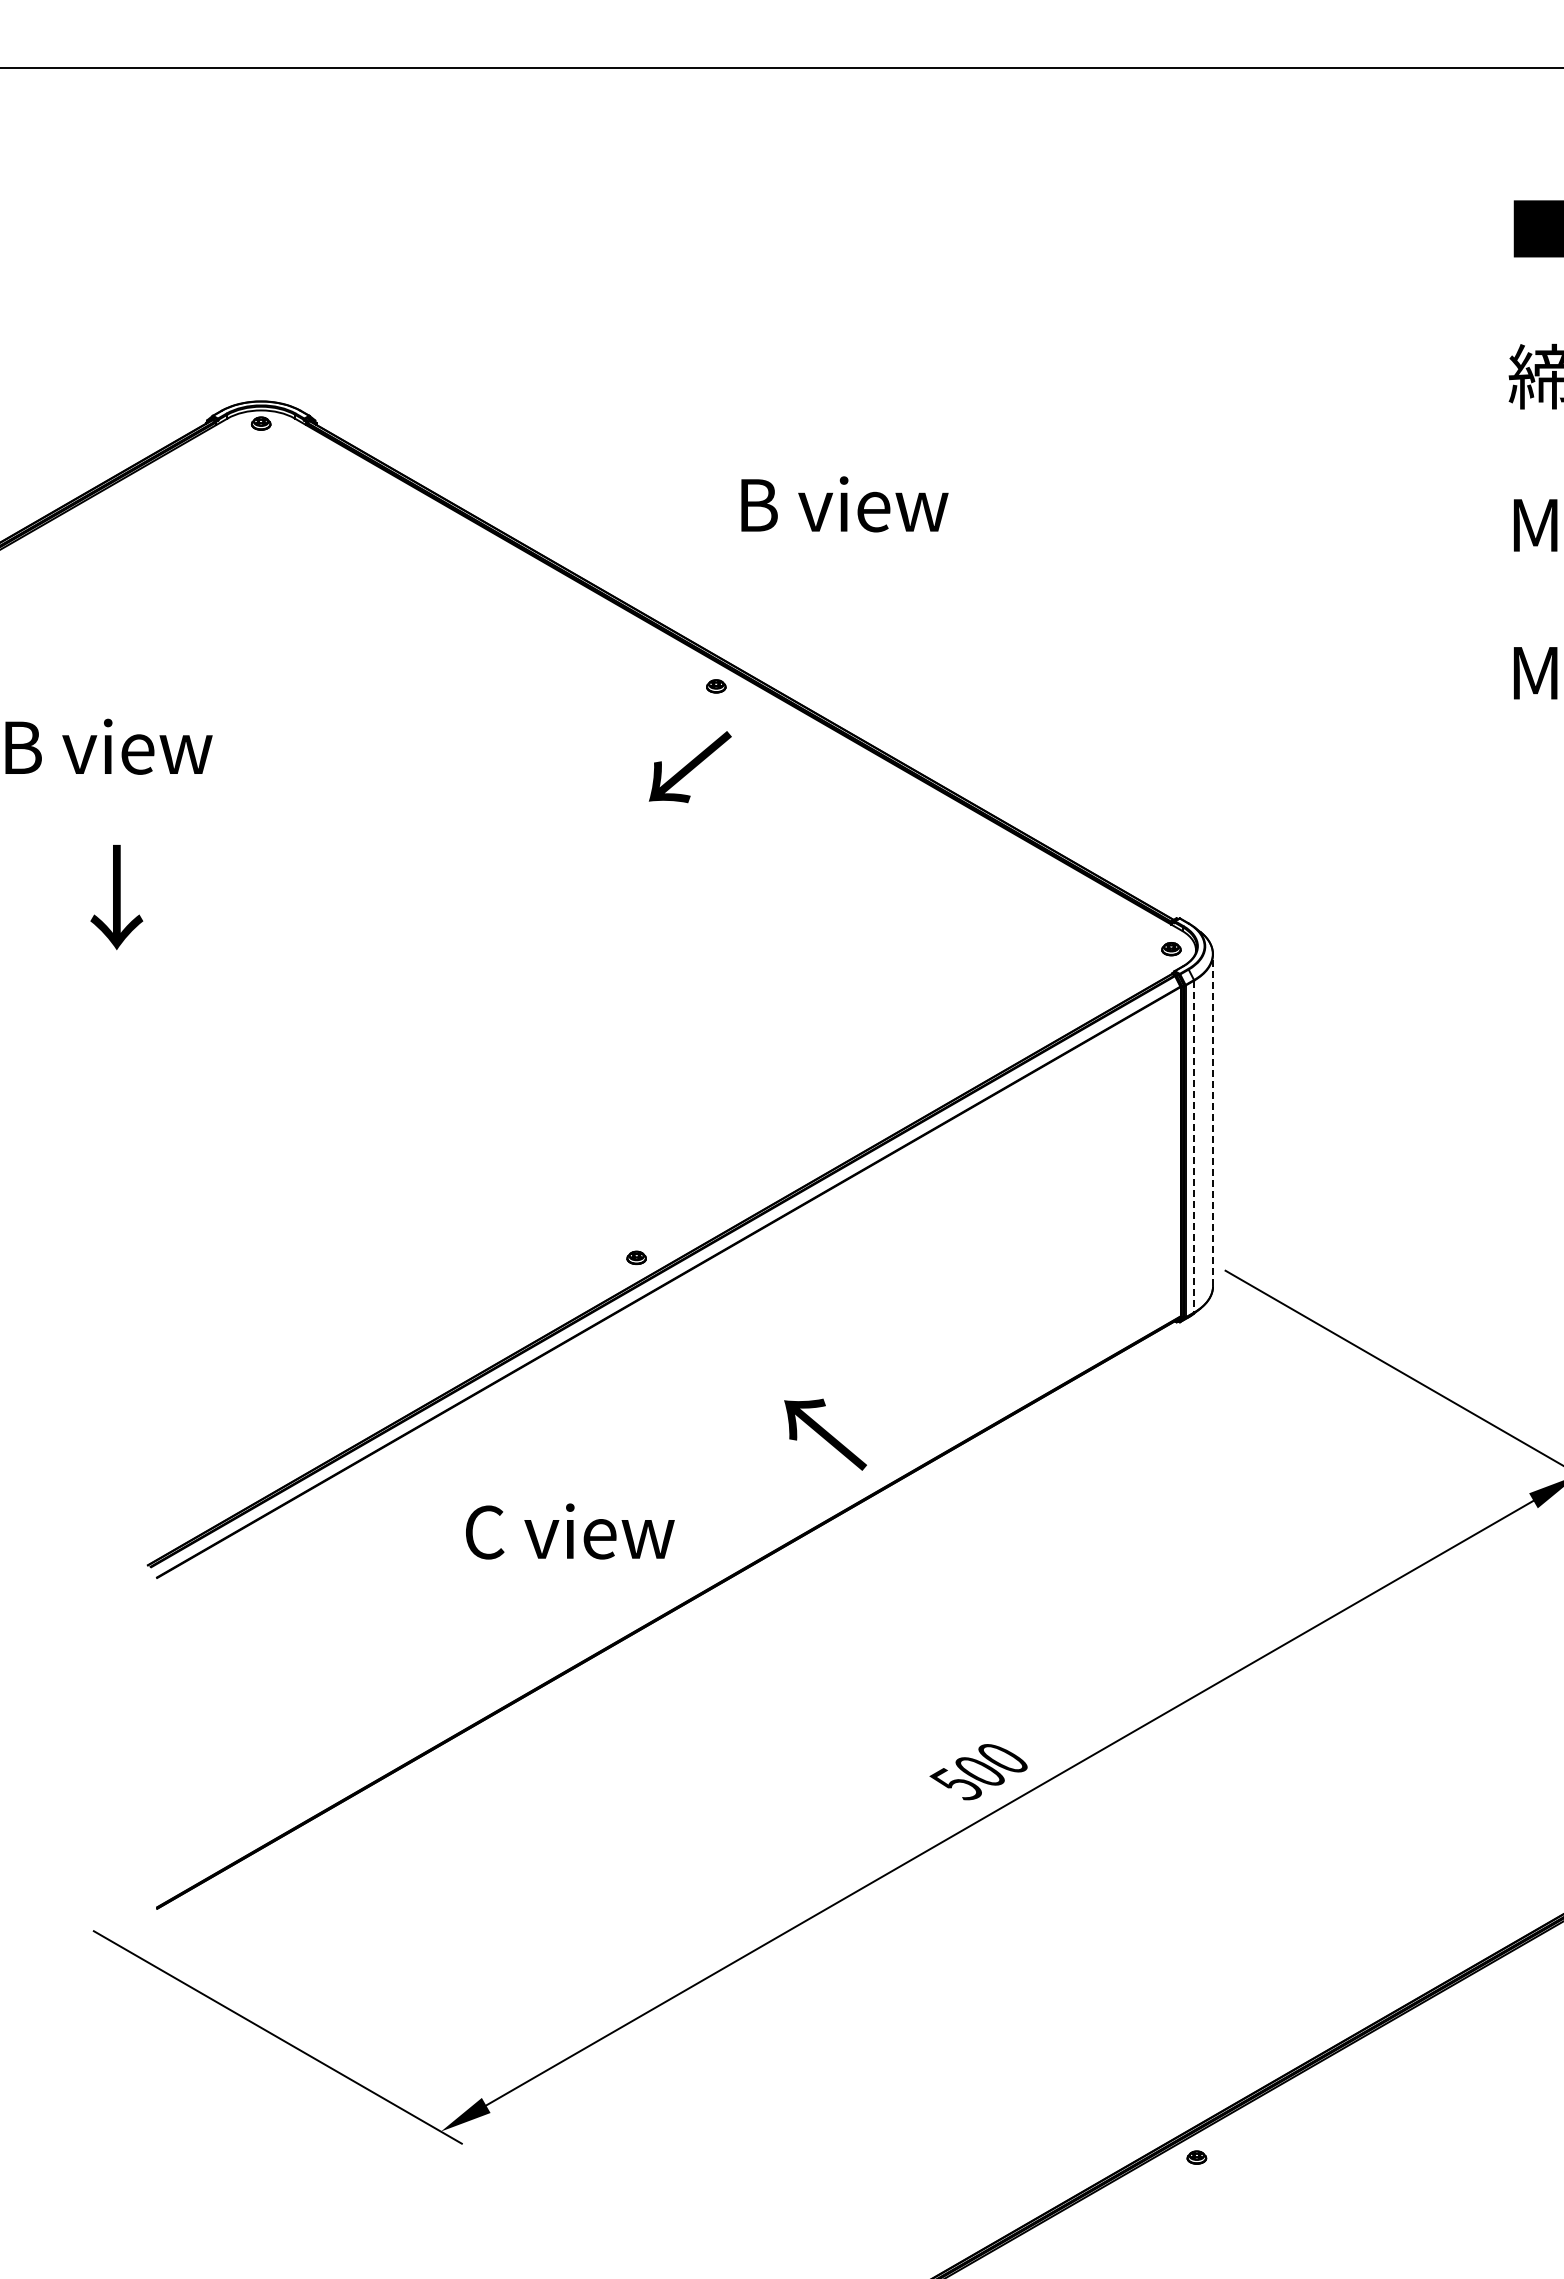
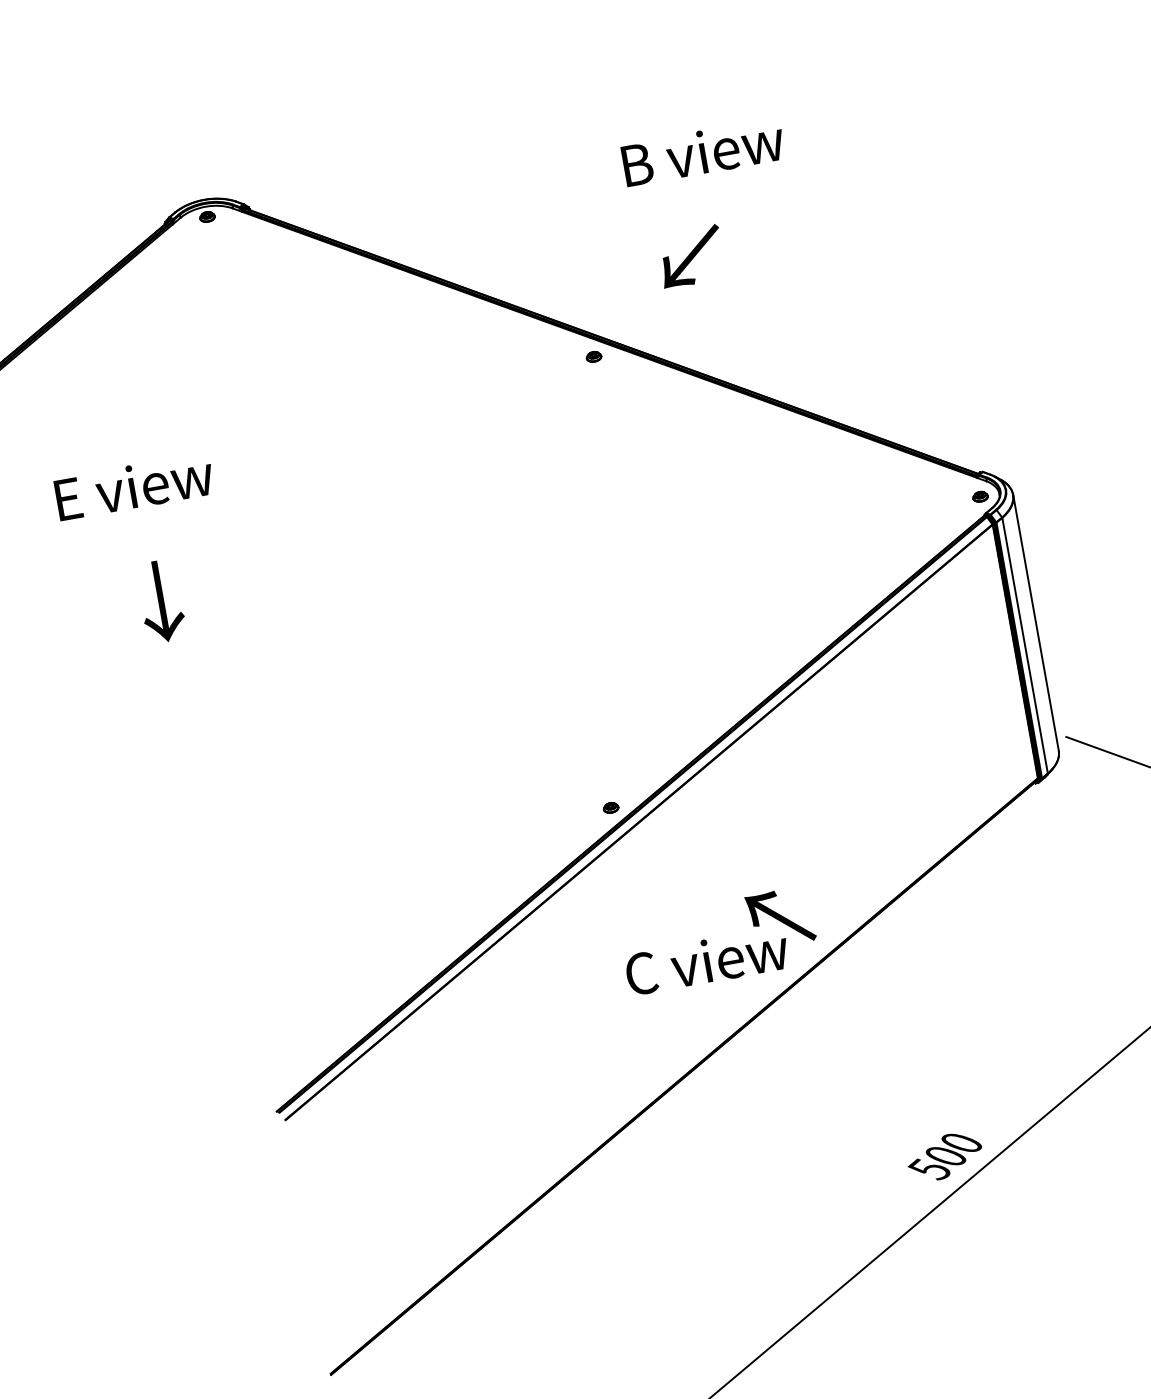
text: (844, 504) -> (703, 152), moved
text: (108, 746) -> (134, 486), B view -> E view
text: (689, 767) -> (690, 257), moved
line: (1213, 1120) -> (1036, 622), dashed -> solid
line: (1194, 1146) -> (1025, 645), dashed -> solid
text: (570, 1531) -> (707, 961), moved

